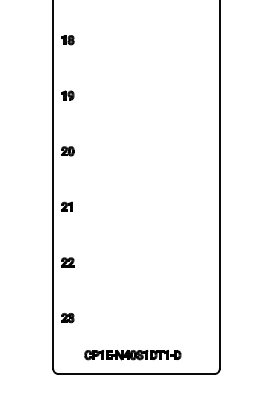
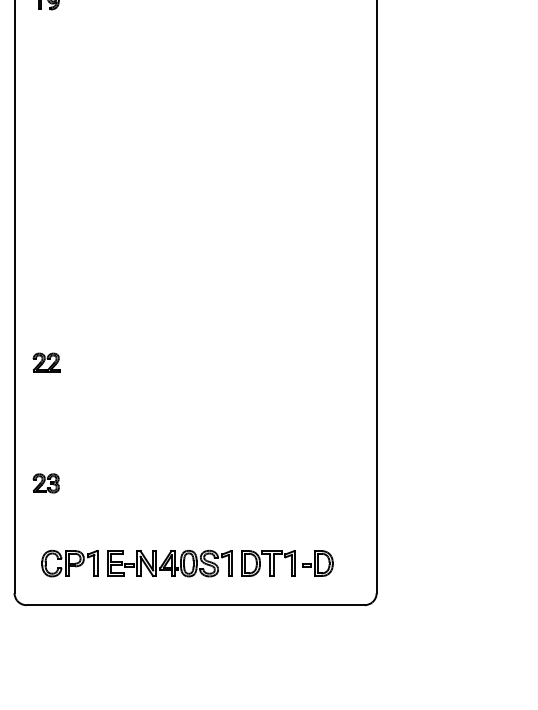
part: (67, 151) -> (45, 121), removed
part: (66, 206) -> (43, 241), removed
part: (132, 355) -> (186, 564), size x1.4

